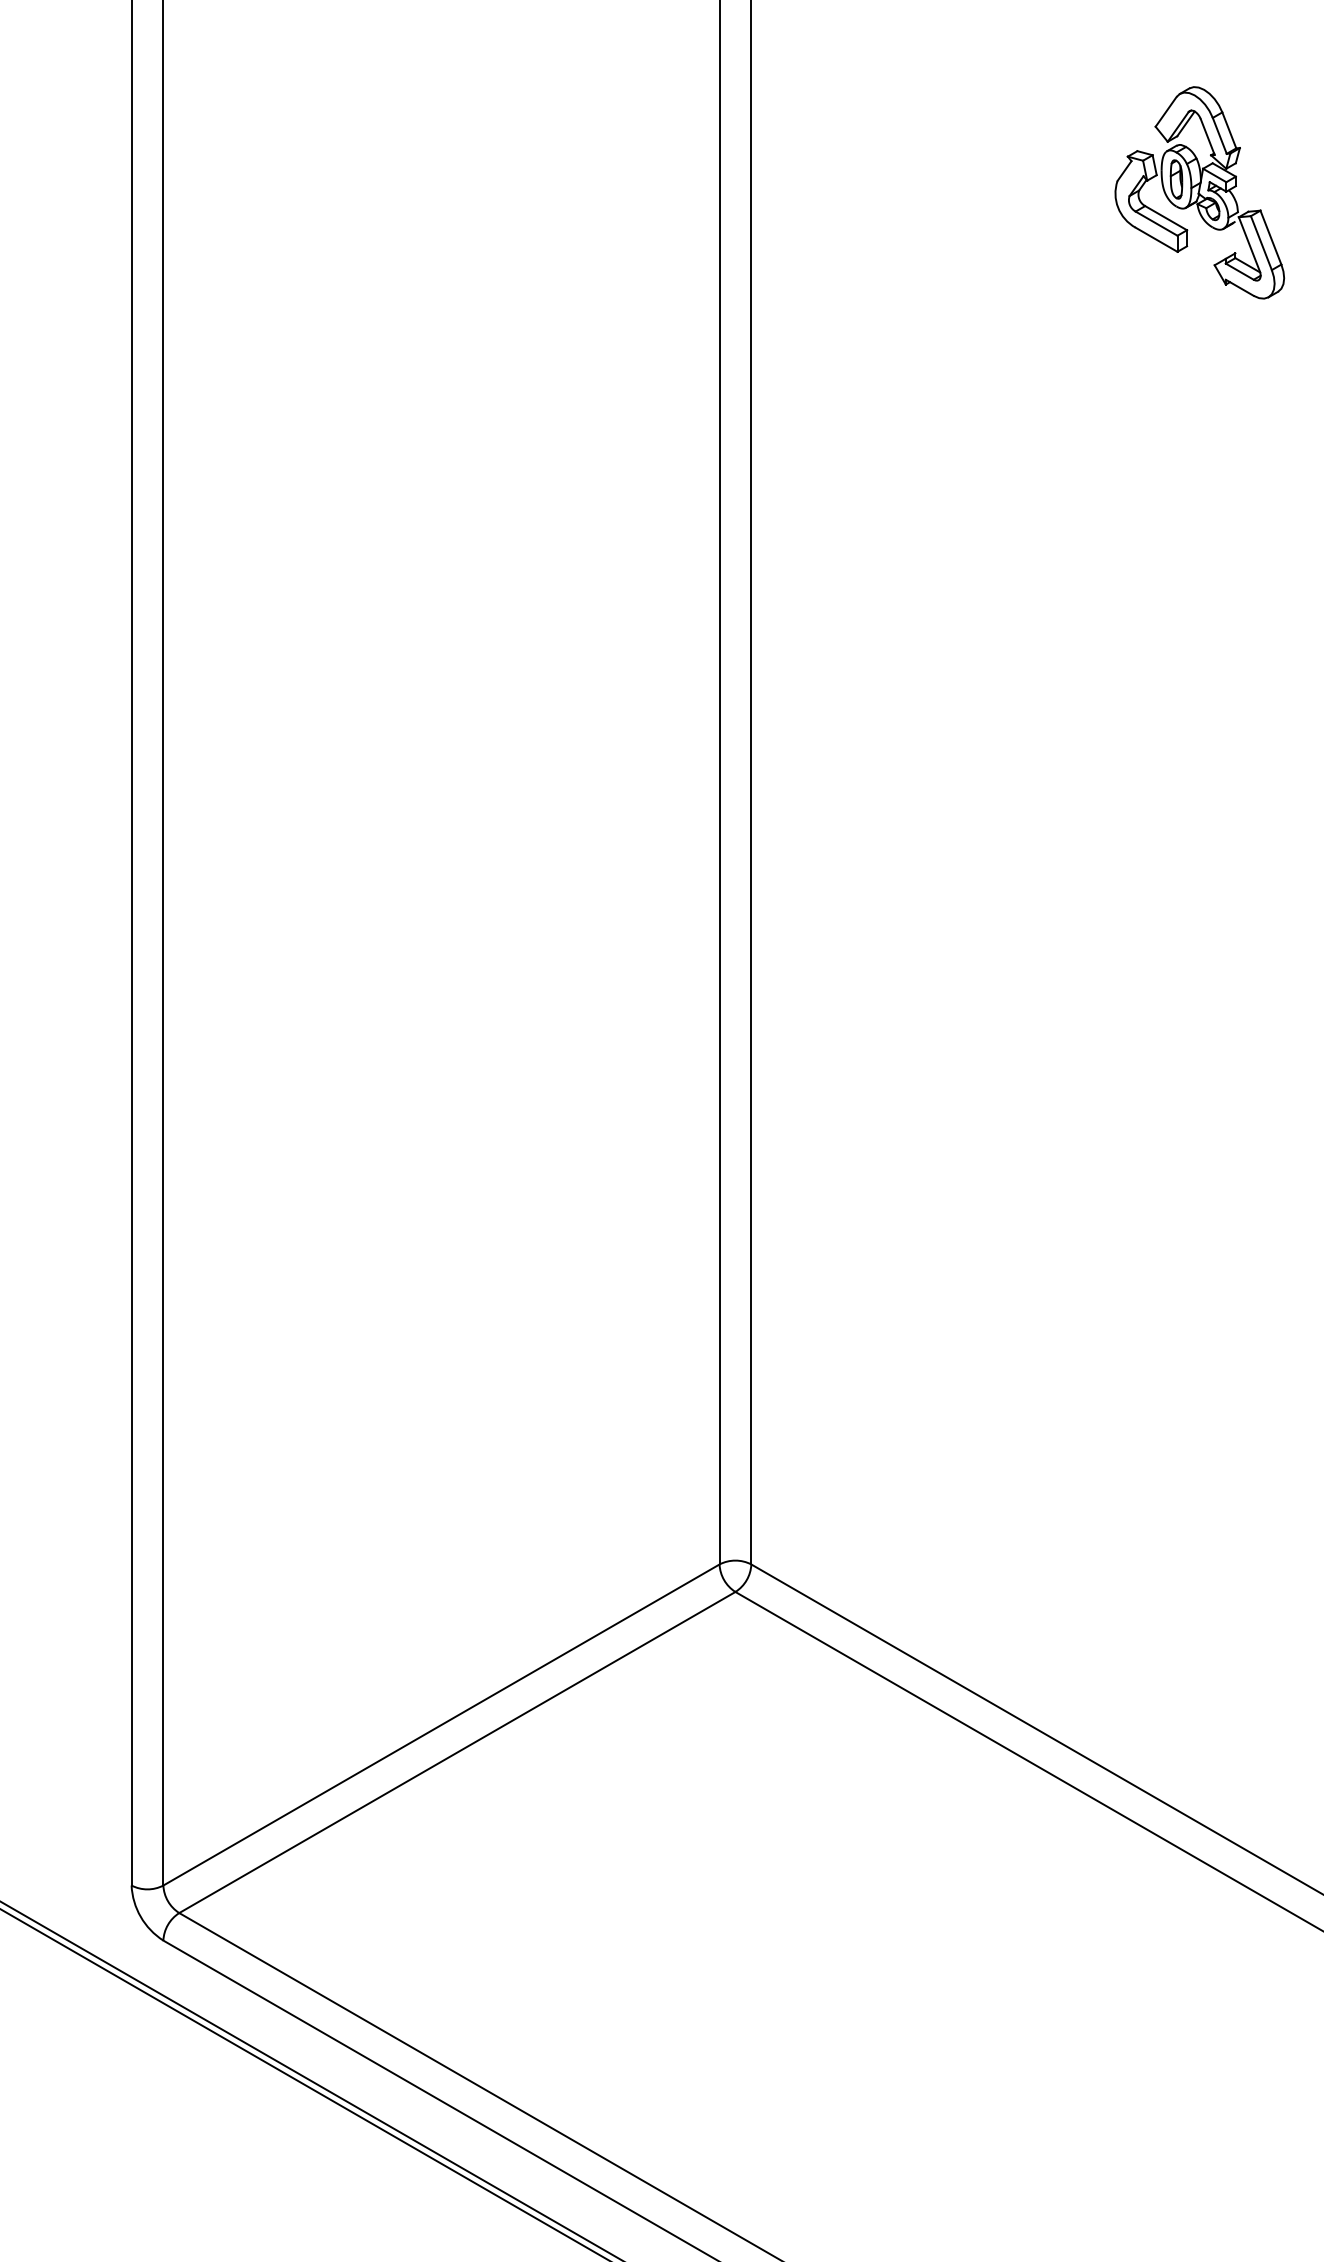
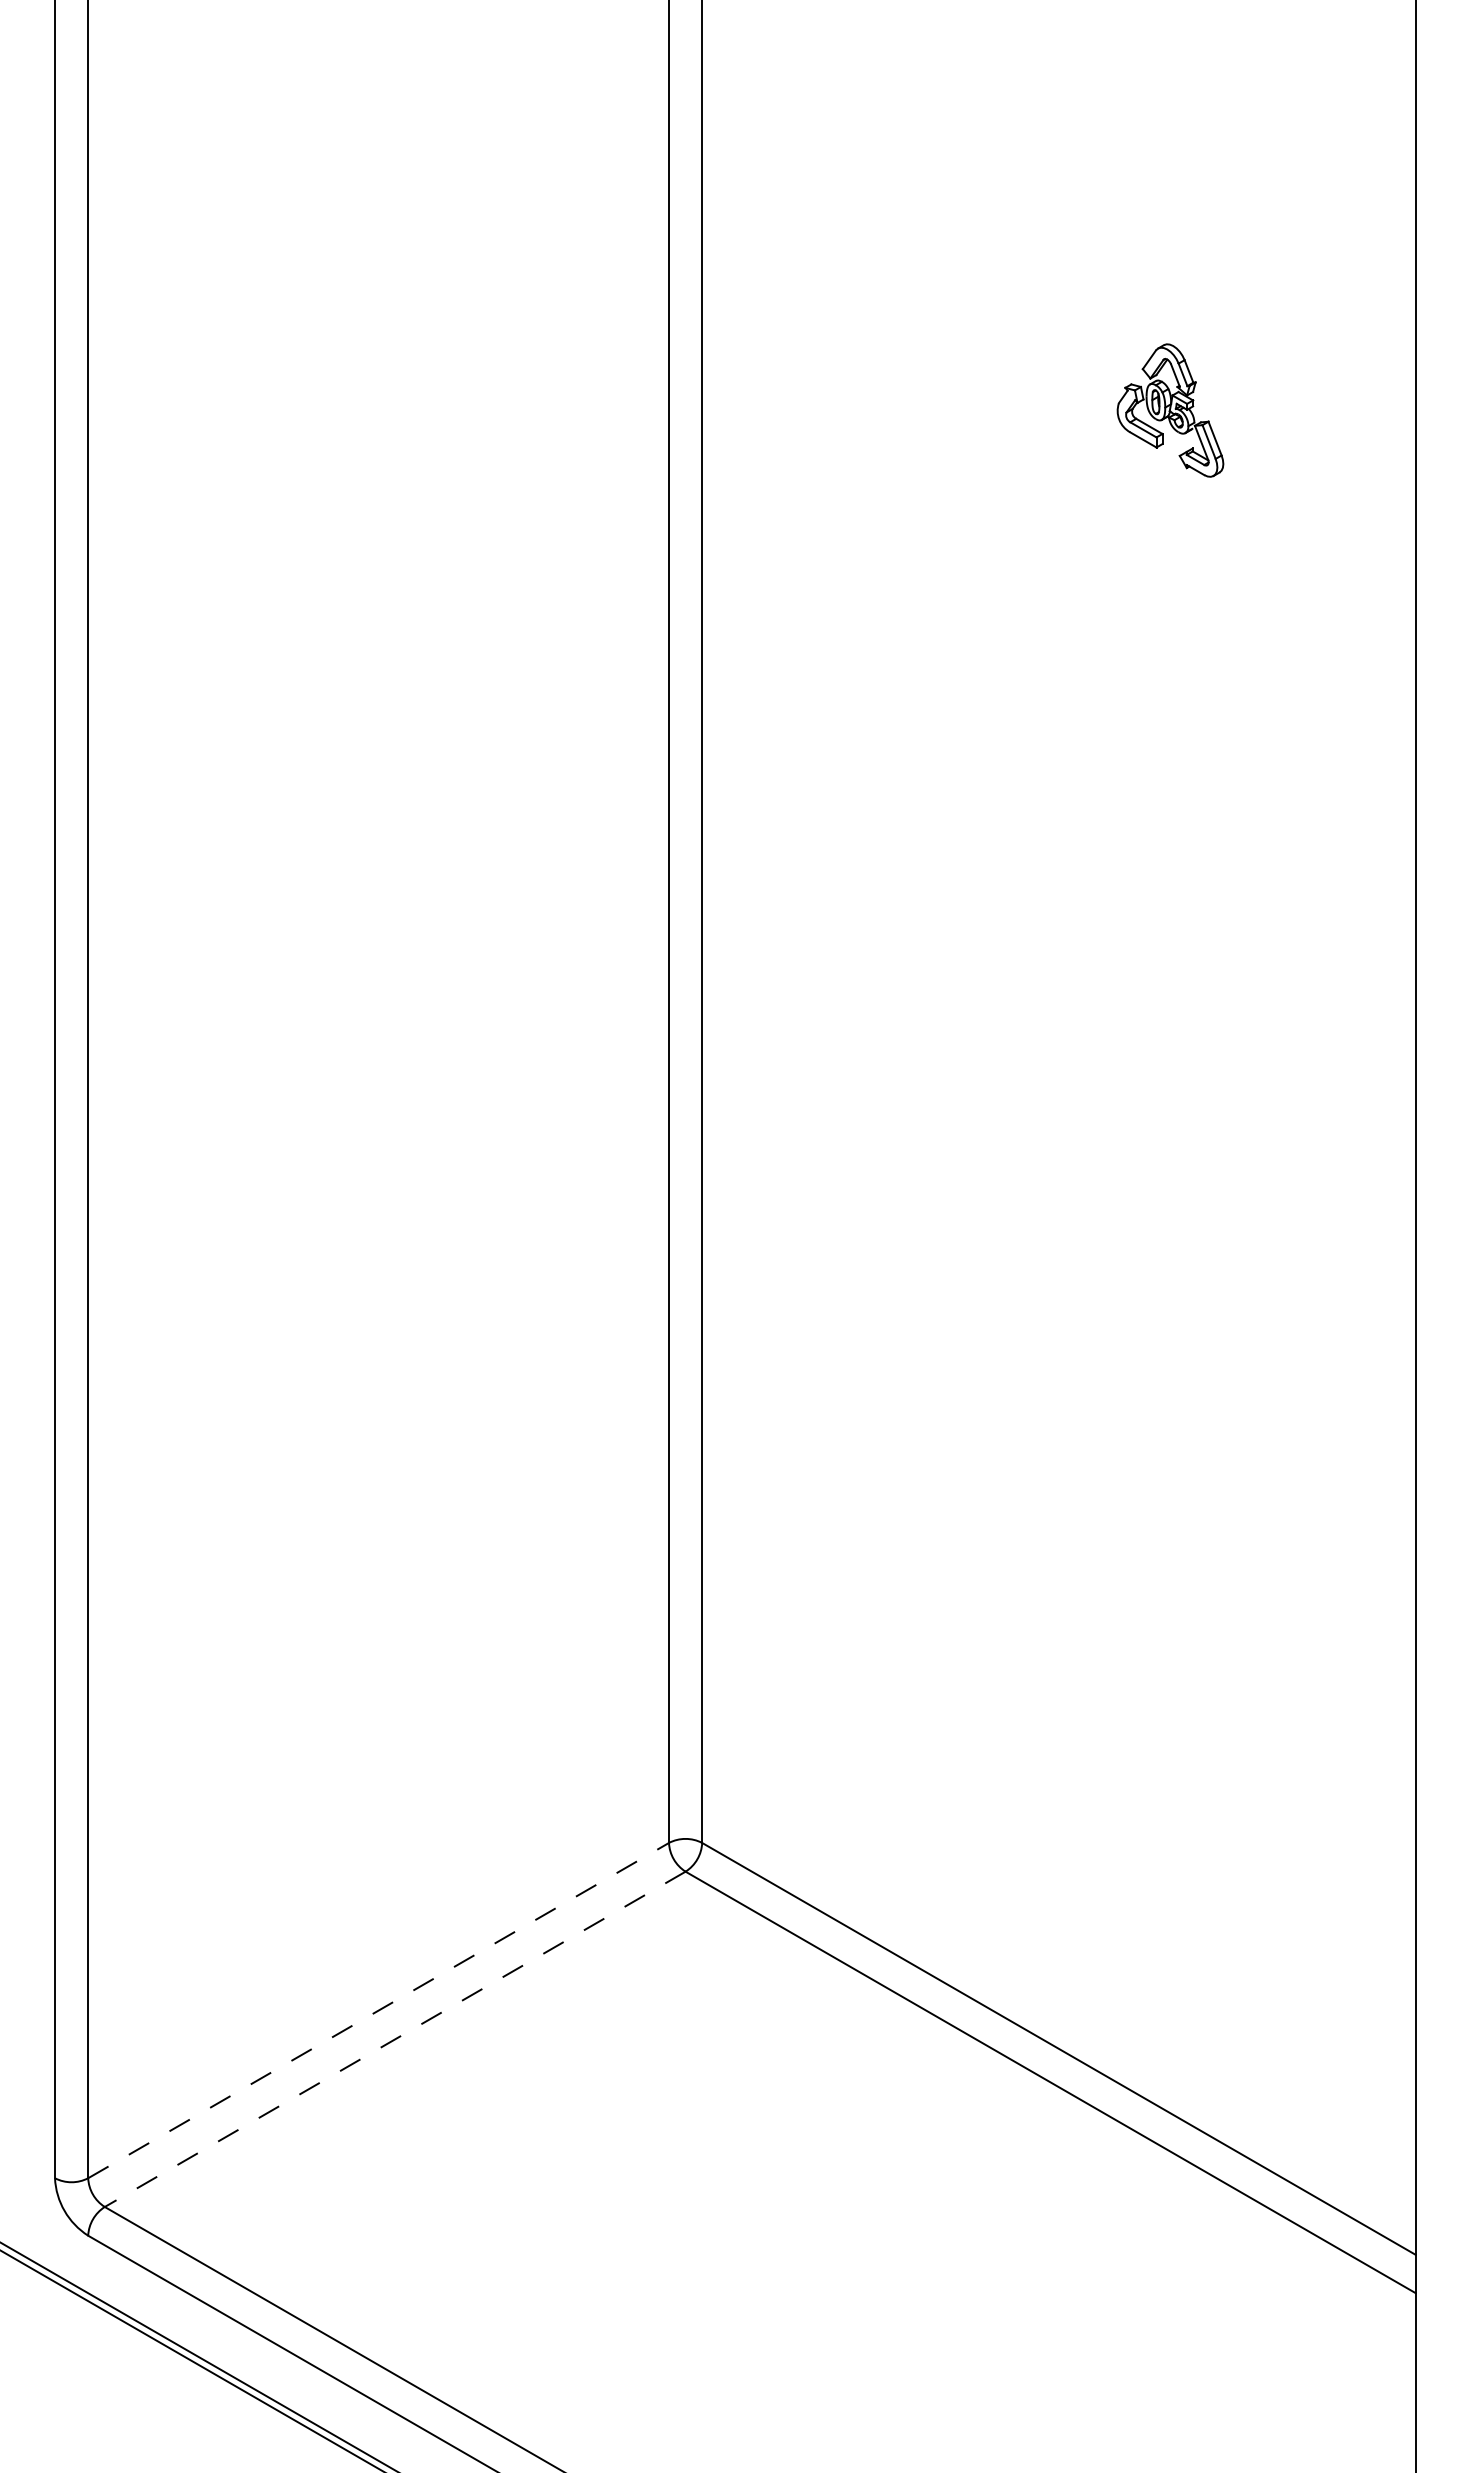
part: (1199, 192) -> (1170, 410), size x0.6
line: (442, 1724) -> (379, 2010), solid -> dashed
line: (456, 1752) -> (394, 2039), solid -> dashed

